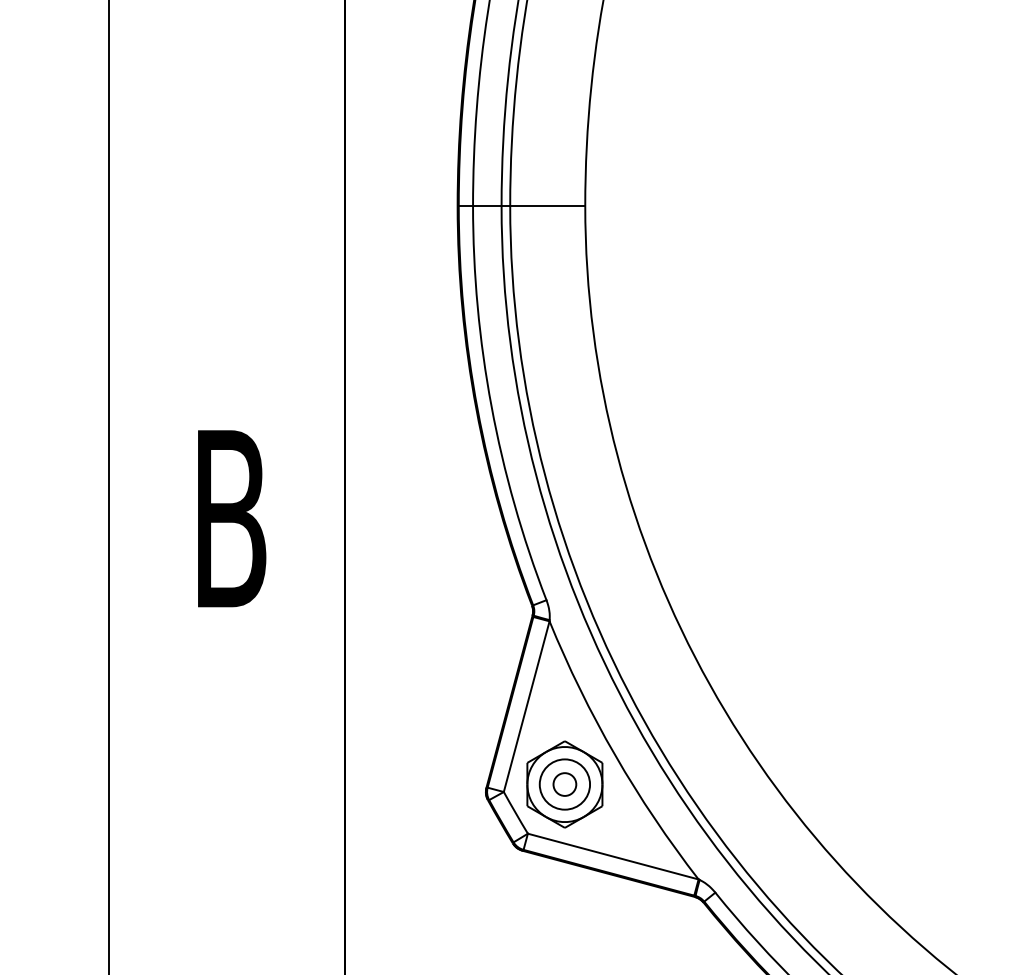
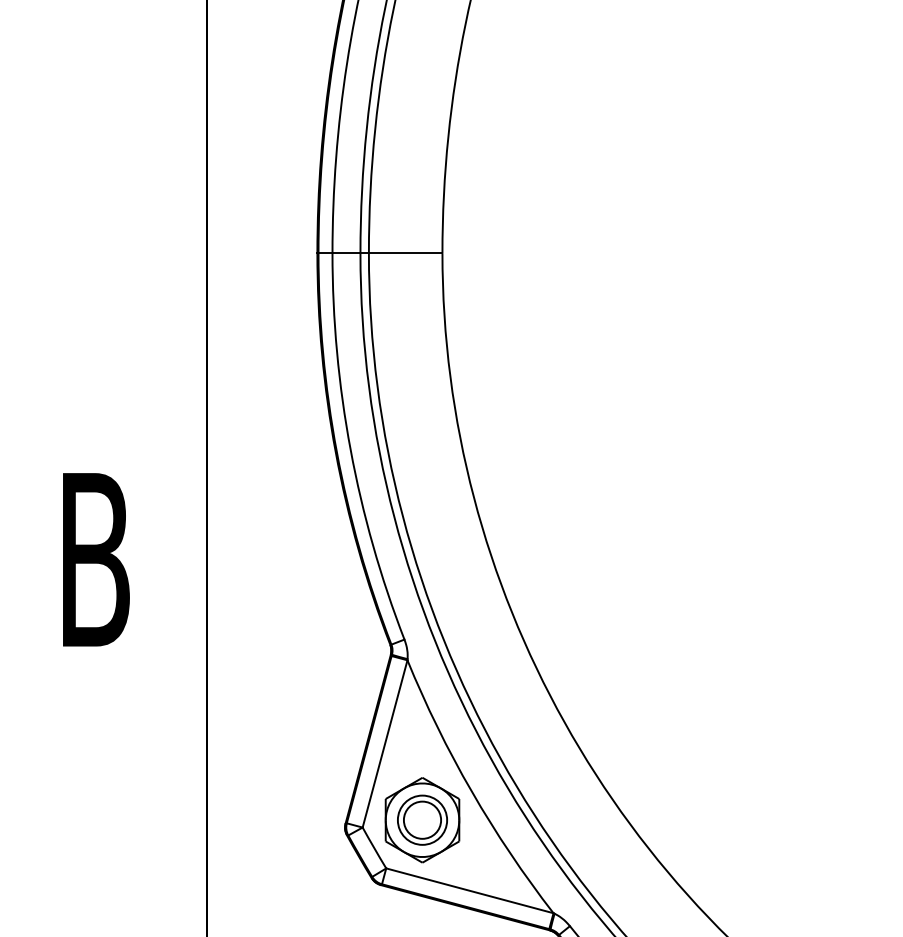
circle: (564, 784) -> (422, 820), size x1.67

